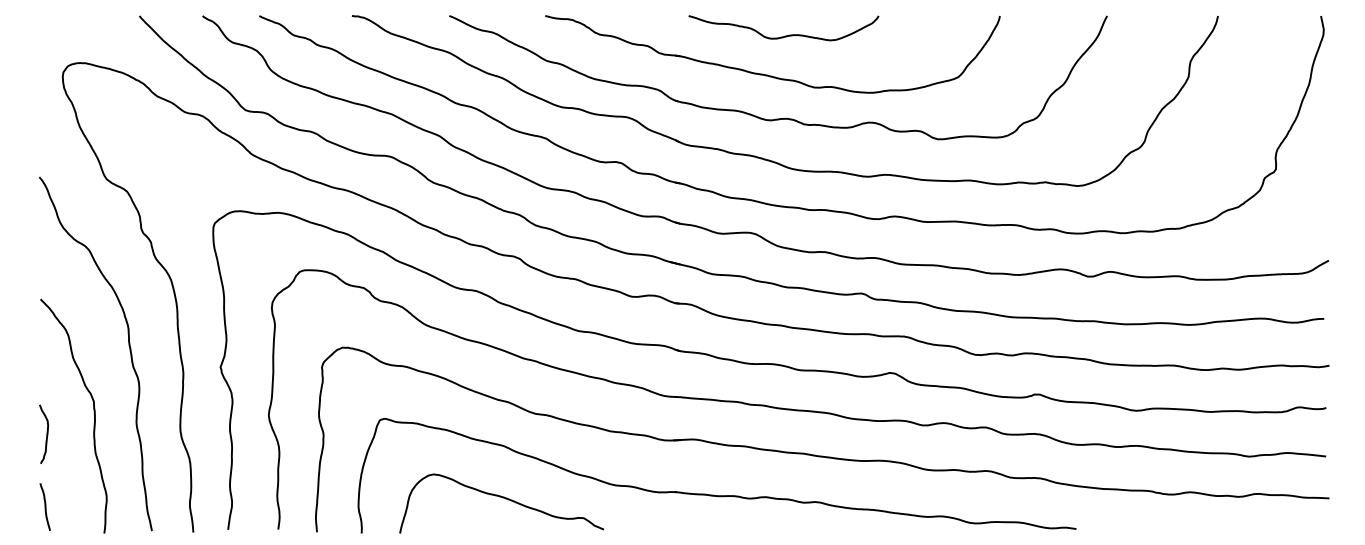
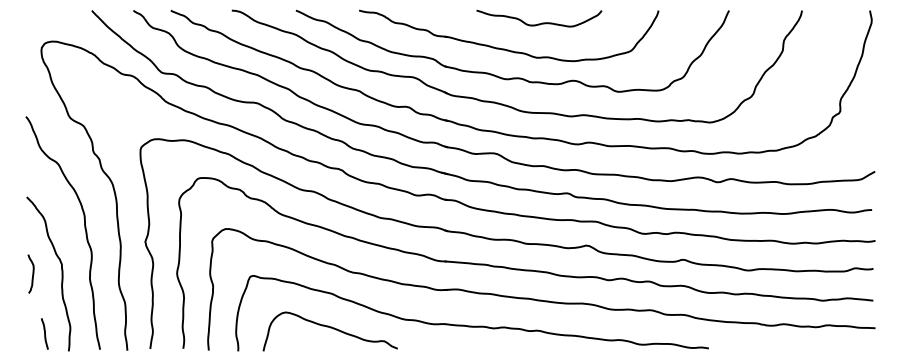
curve: (787, 34) -> (541, 22), moved
curve: (46, 433) -> (32, 273), moved
line: (44, 506) -> (44, 333), moved

